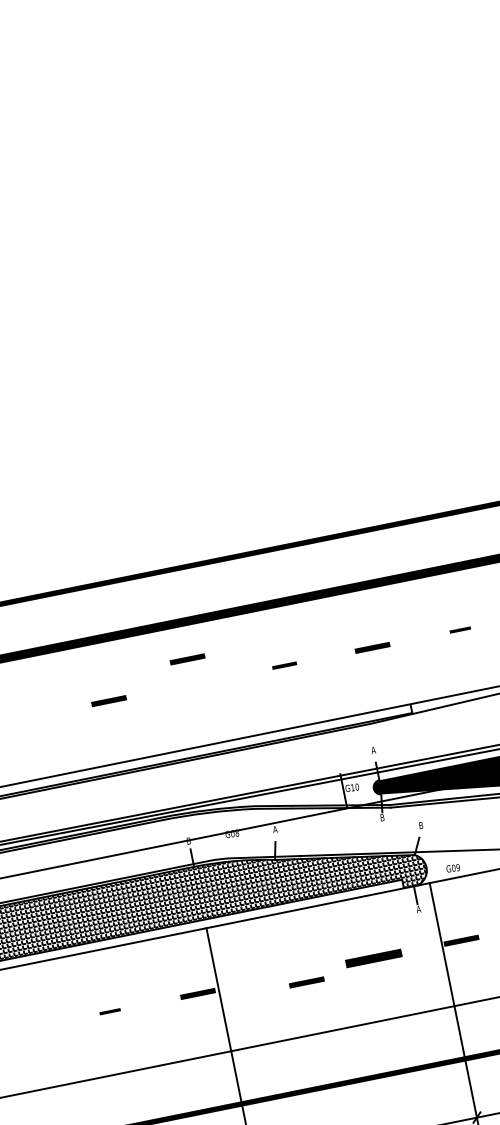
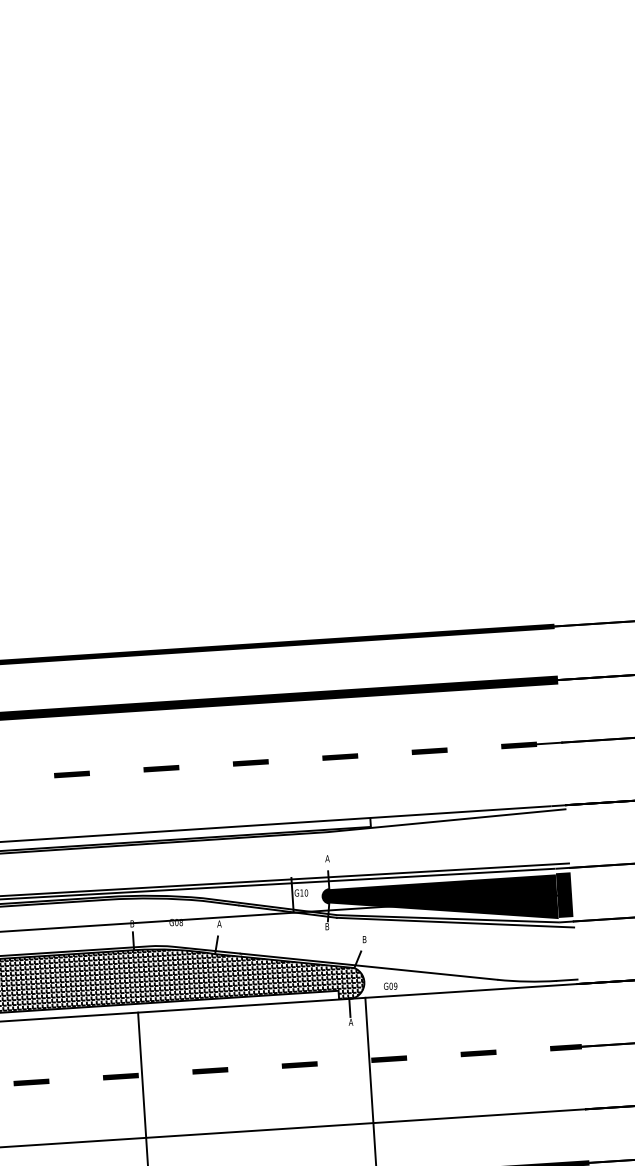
part: (460, 629) -> (429, 750), size x1.67
part: (187, 659) -> (161, 768), moved
part: (284, 665) -> (250, 762), size x1.43
part: (373, 958) -> (299, 1064), size x0.62
part: (306, 982) -> (210, 1070), moved
part: (110, 1011) -> (31, 1082), size x1.67

